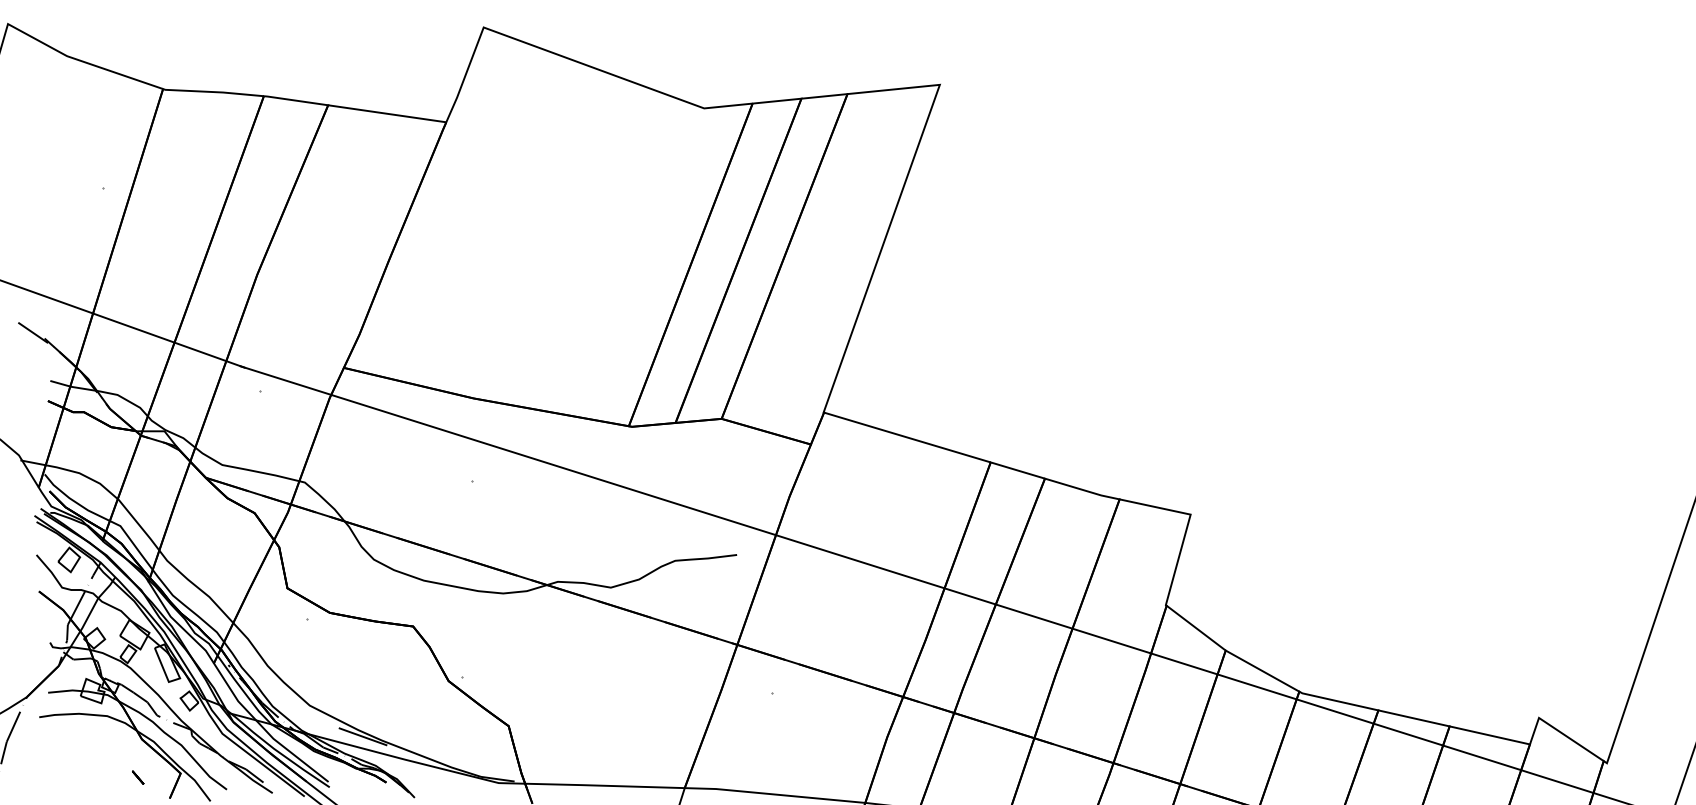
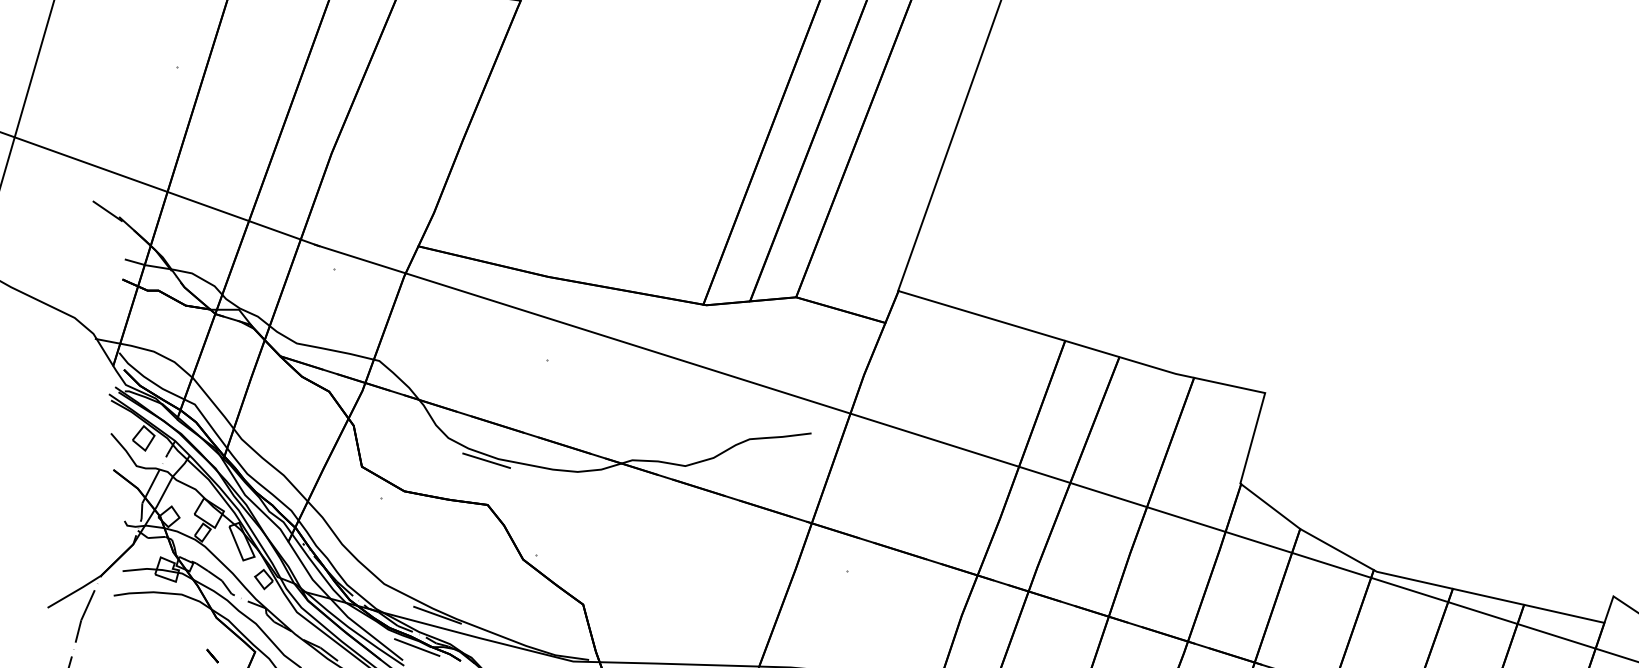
line: (411, 582) -> (485, 460), added
line: (342, 768) -> (416, 646), added

